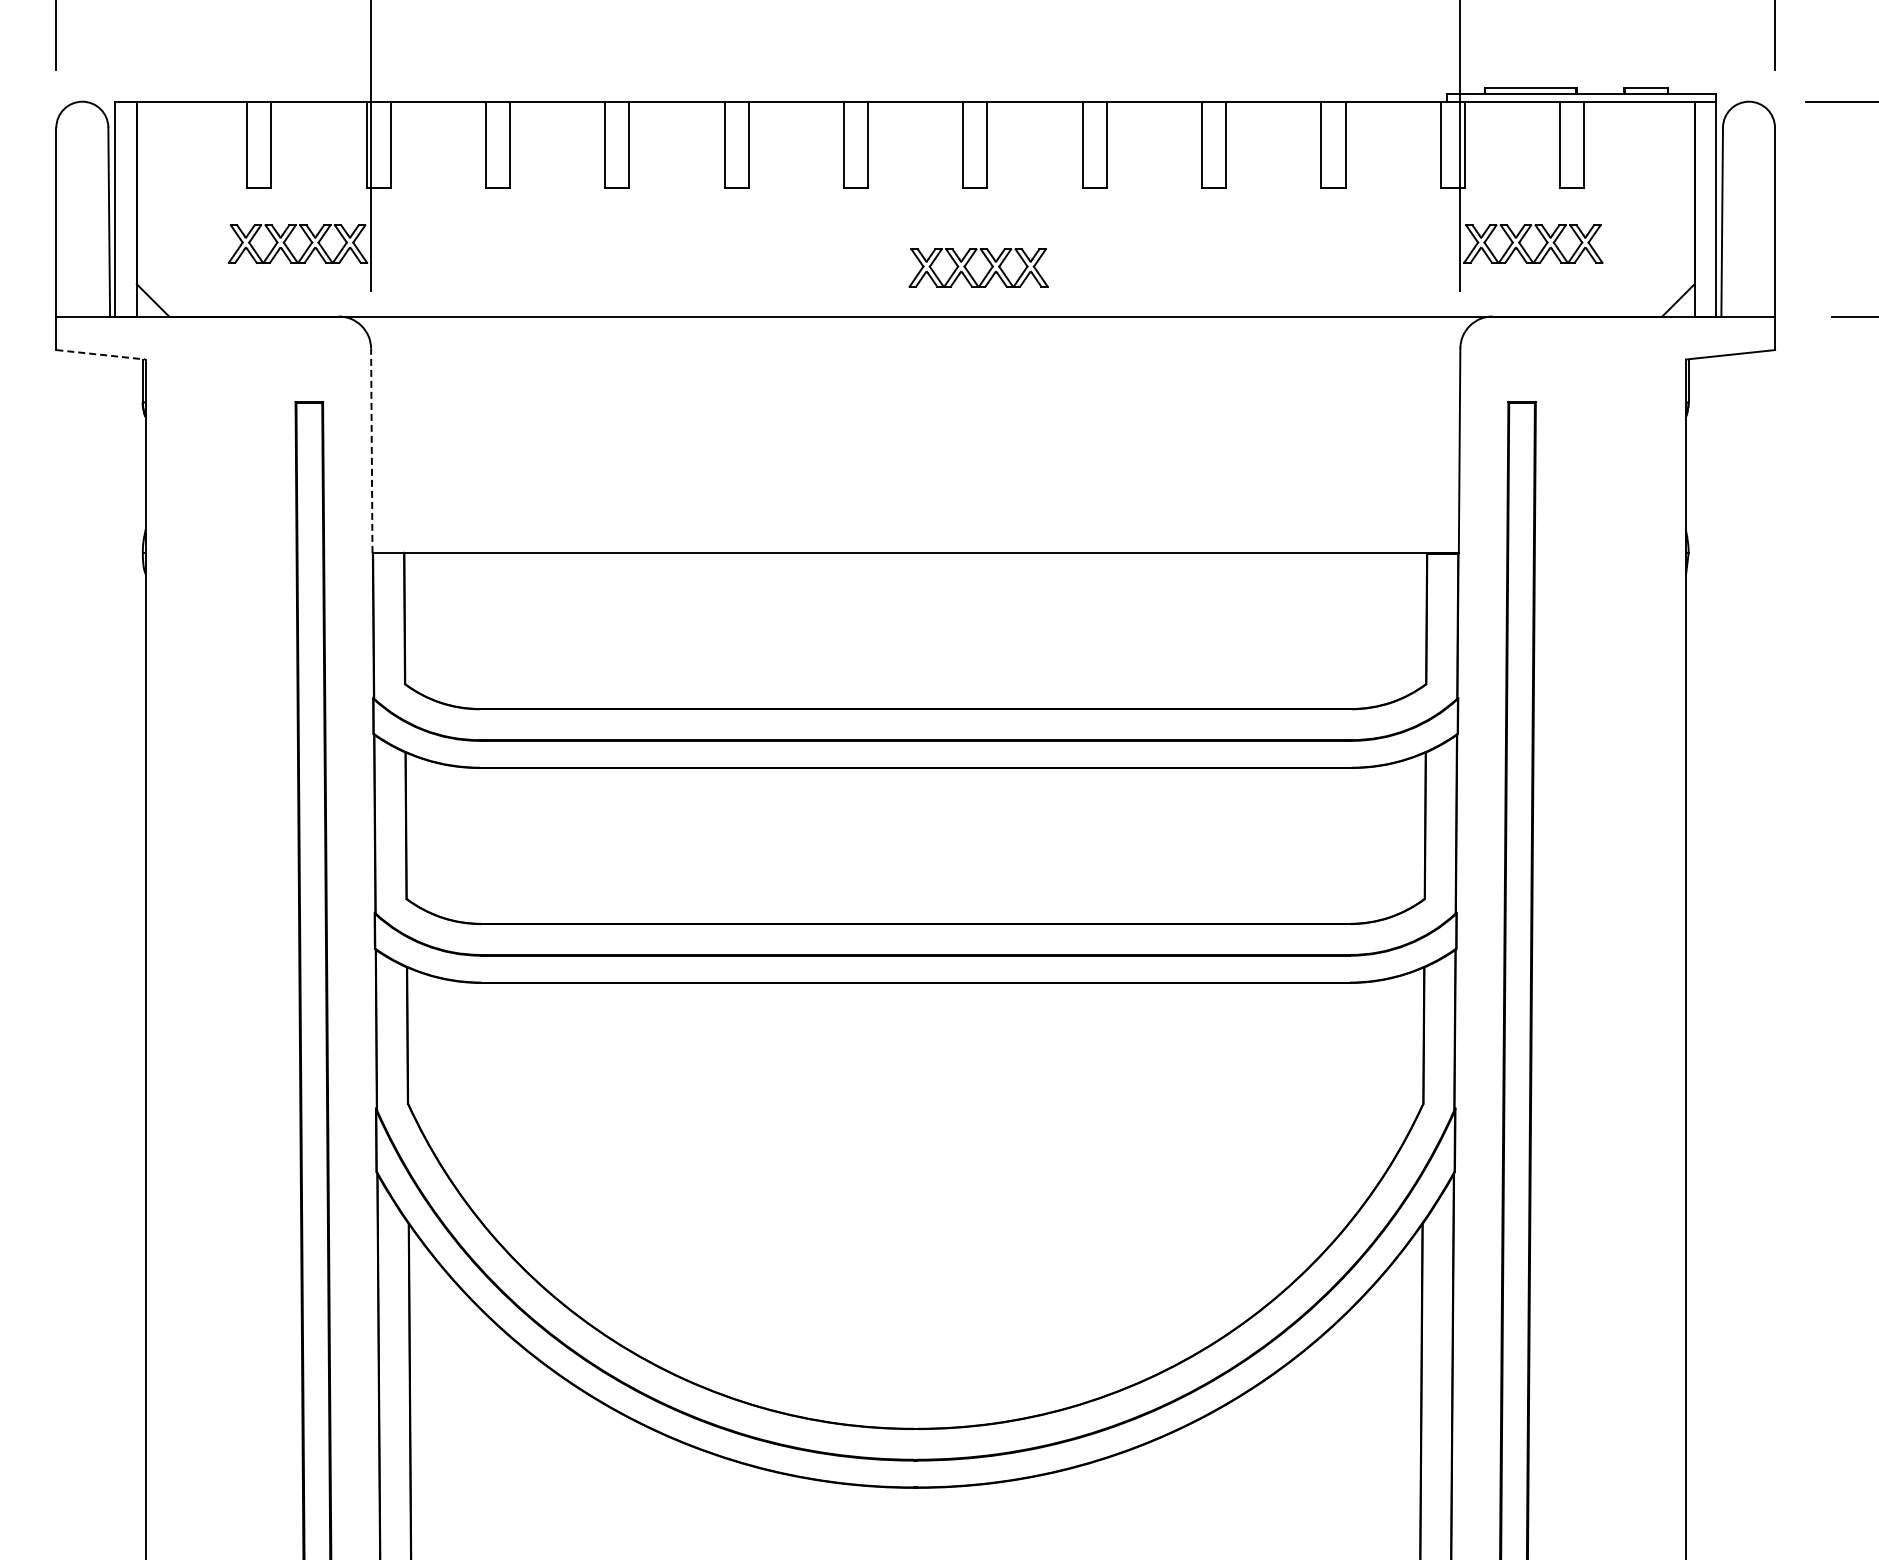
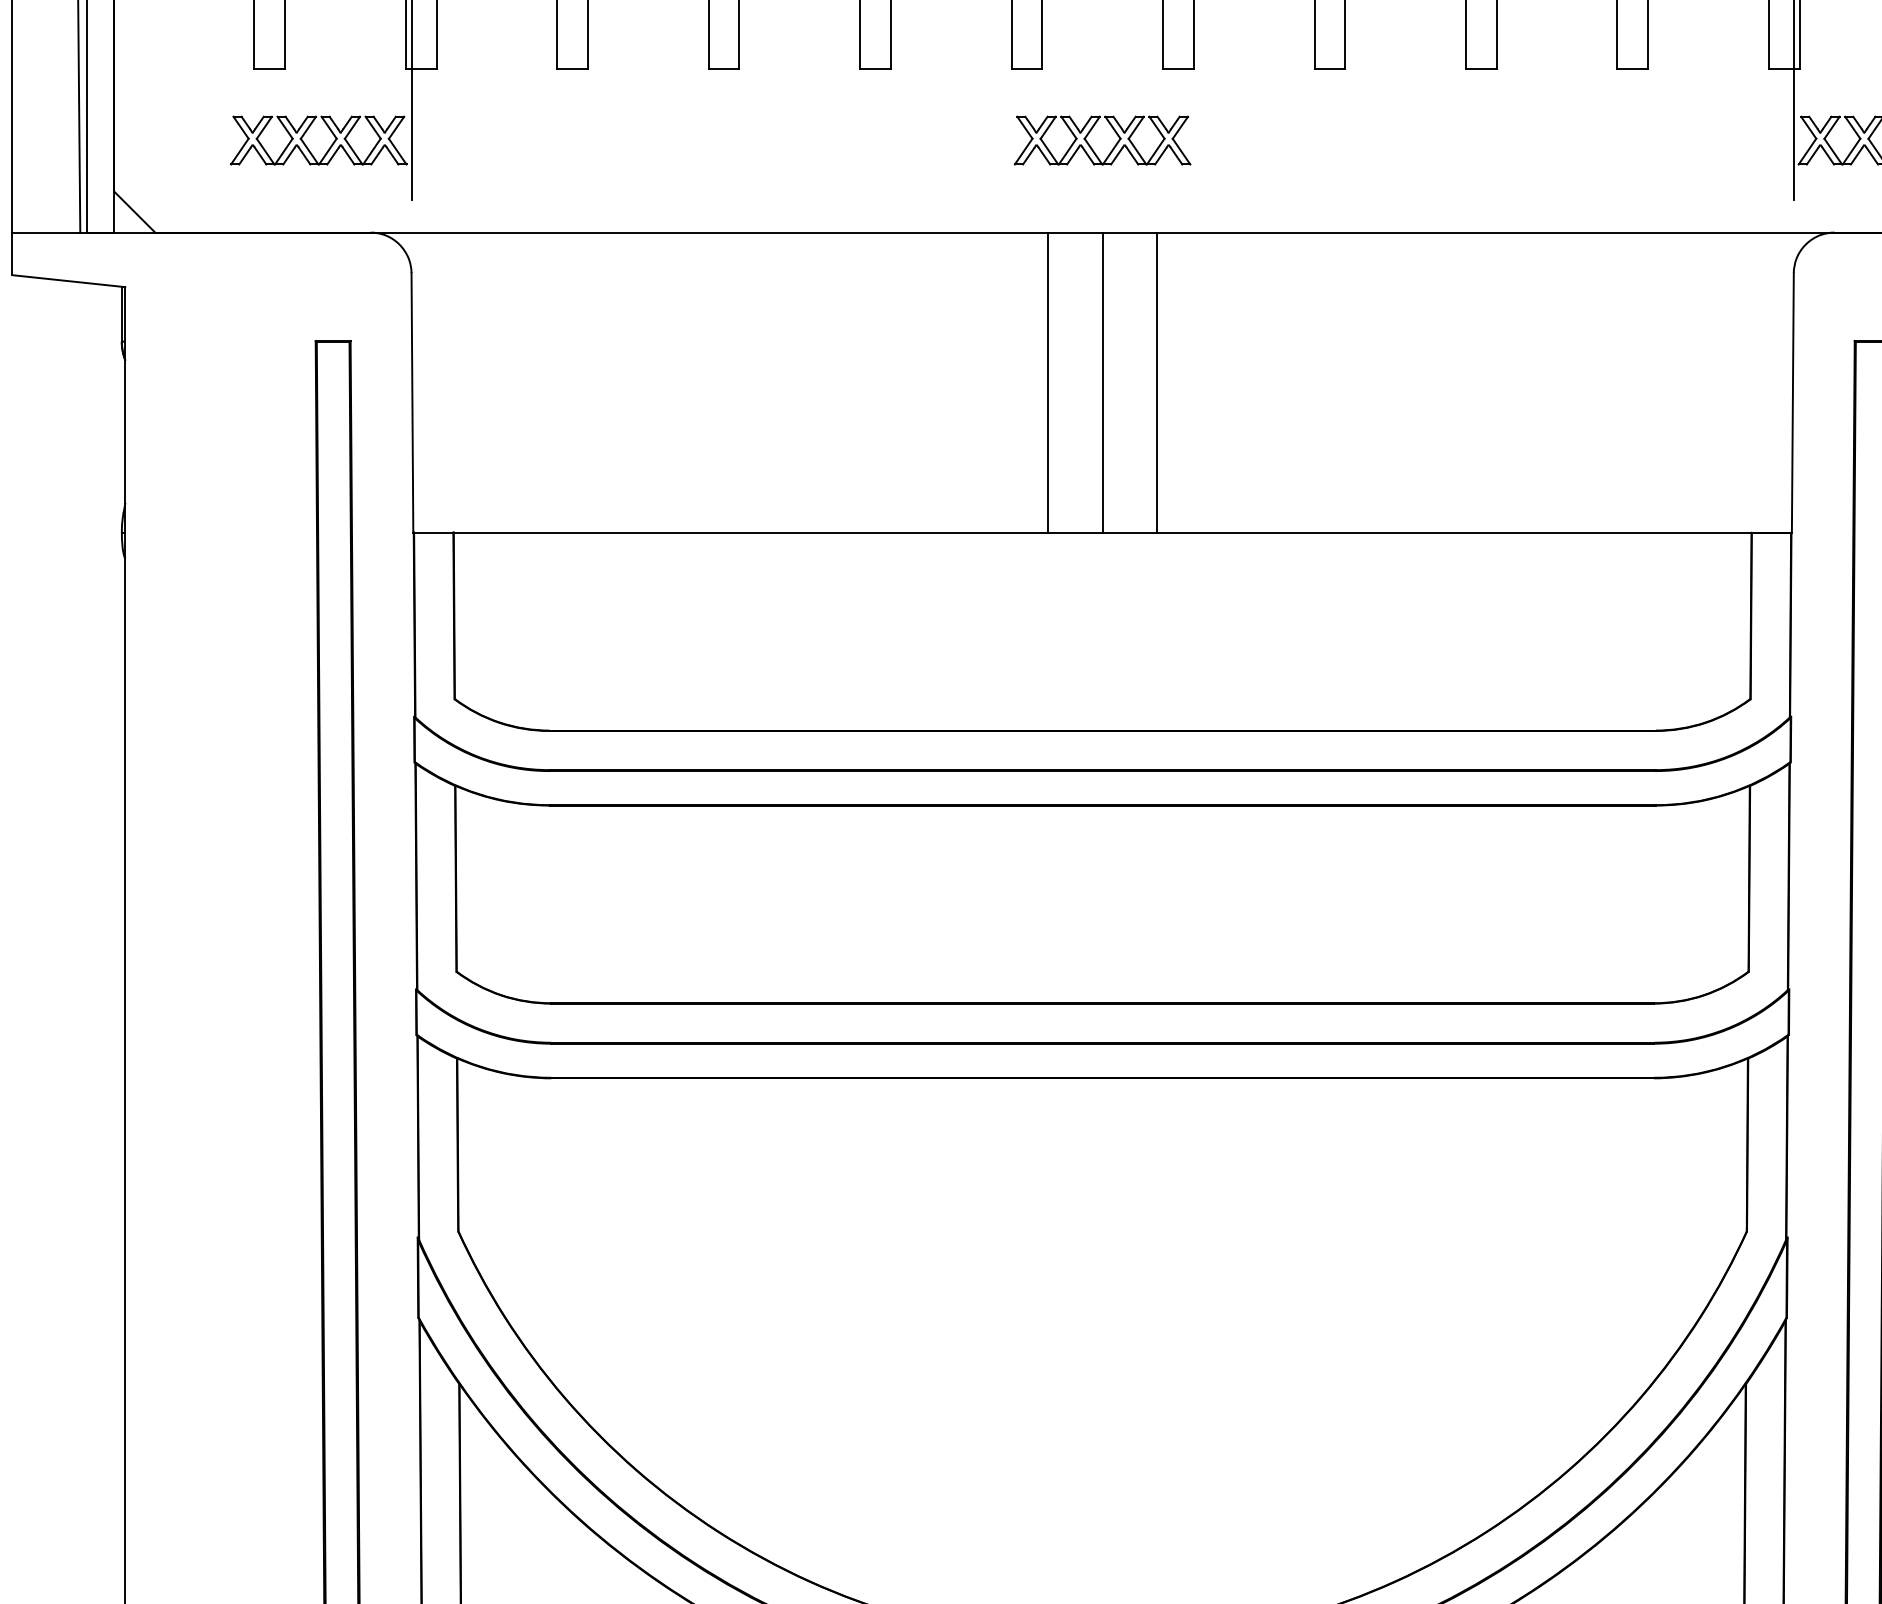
part: (971, 274) -> (1093, 148), moved
line: (100, 354) -> (68, 280), dashed -> solid
line: (872, 434) -> (1047, 382), added
line: (915, 434) -> (1102, 382), added
line: (958, 434) -> (1156, 382), added
line: (371, 450) -> (412, 402), dashed -> solid

